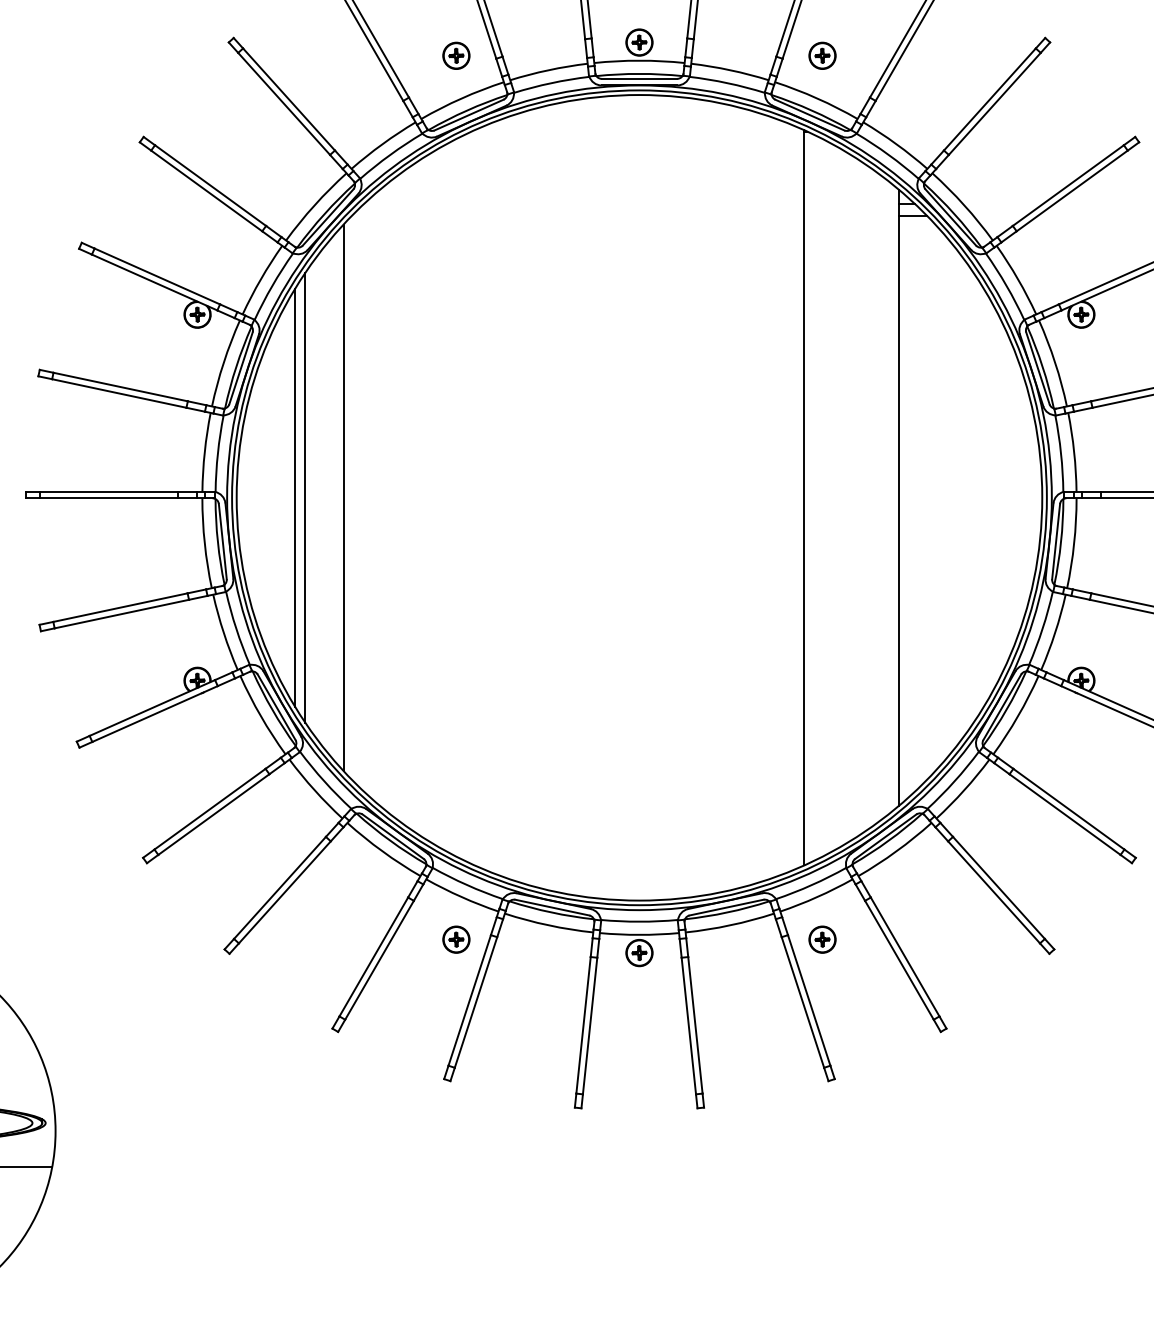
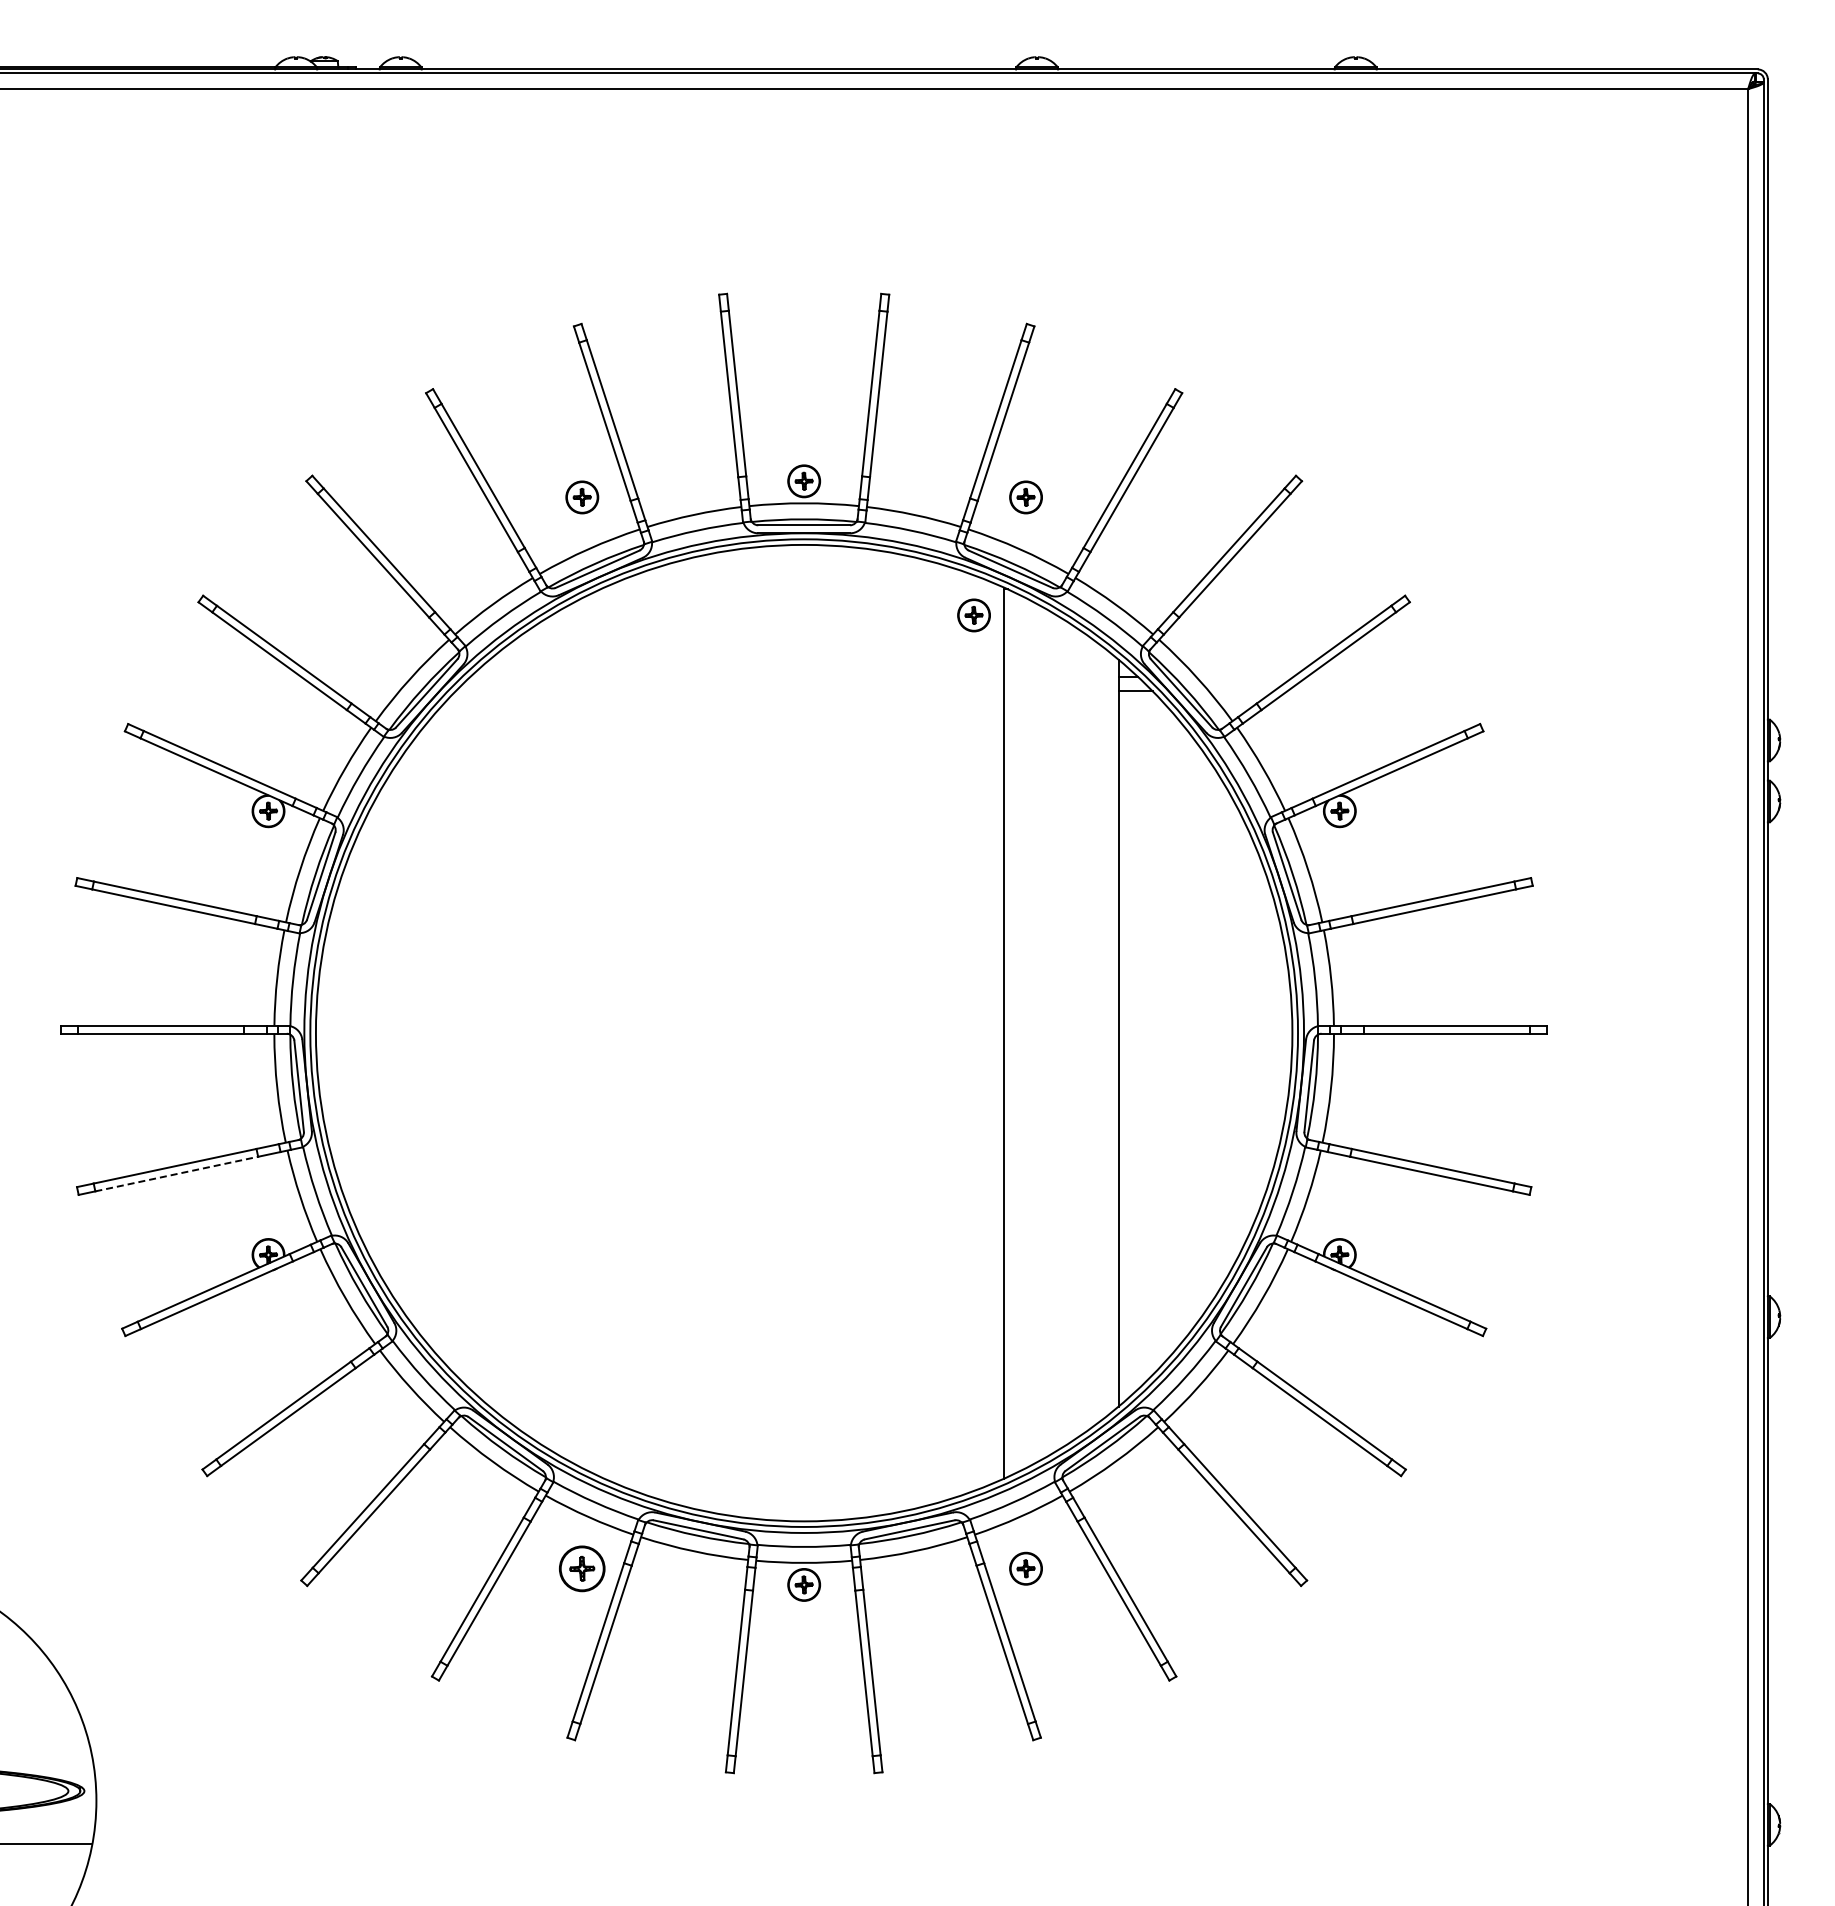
part: (779, 153) -> (973, 615), added
line: (295, 497) -> (387, 1032), removed
line: (305, 497) -> (399, 1032), removed
line: (343, 497) -> (445, 1032), removed
line: (122, 613) -> (177, 1173), solid -> dashed
part: (456, 939) -> (582, 1568), size x1.4

